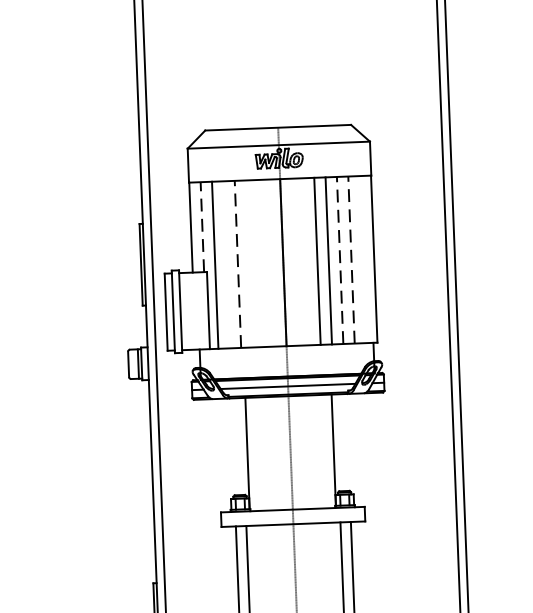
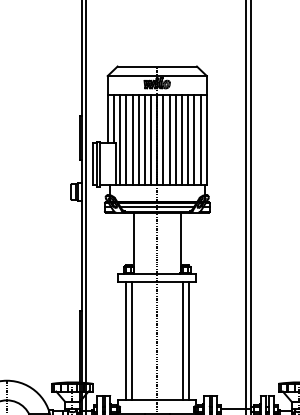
line: (203, 226) -> (114, 118), dashed -> solid
line: (362, 258) -> (200, 139), added
line: (340, 259) -> (188, 139), dashed -> solid
line: (351, 259) -> (194, 139), dashed -> solid
line: (305, 260) -> (169, 139), added
line: (294, 261) -> (163, 139), added
line: (259, 262) -> (144, 139), added
line: (272, 262) -> (151, 139), added
line: (226, 263) -> (126, 139), added
line: (237, 263) -> (132, 139), dashed -> solid
line: (248, 263) -> (138, 139), added

